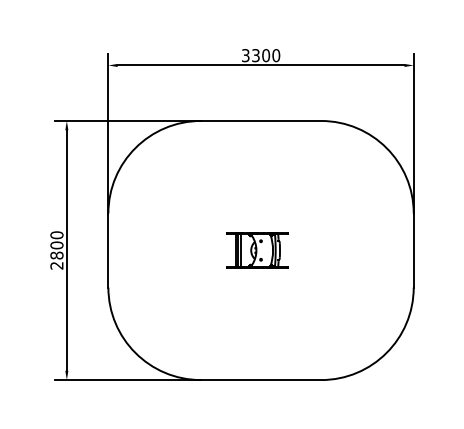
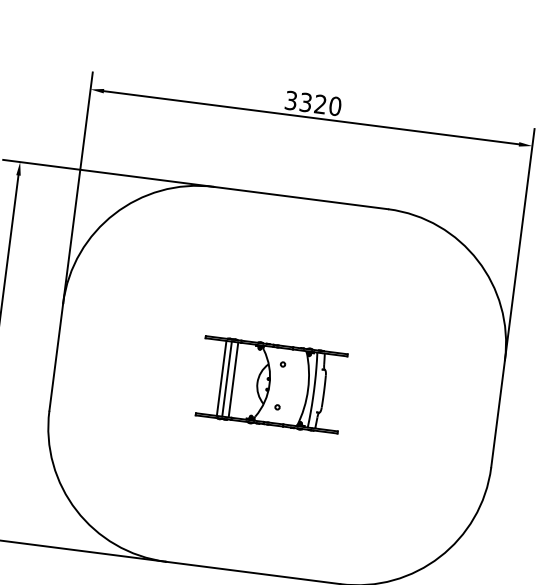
text: (266, 55) -> (321, 104), 3300 -> 3320
part: (257, 250) -> (272, 384), size x1.6

